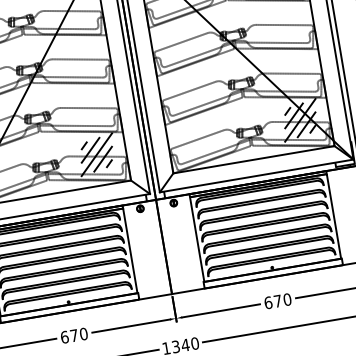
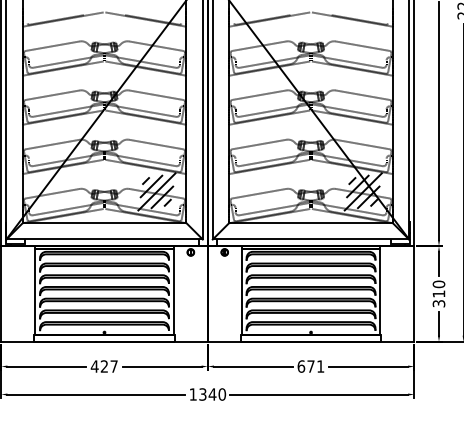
text: (287, 299) -> (320, 366), 670 -> 671
text: (73, 335) -> (103, 366), 670 -> 427

